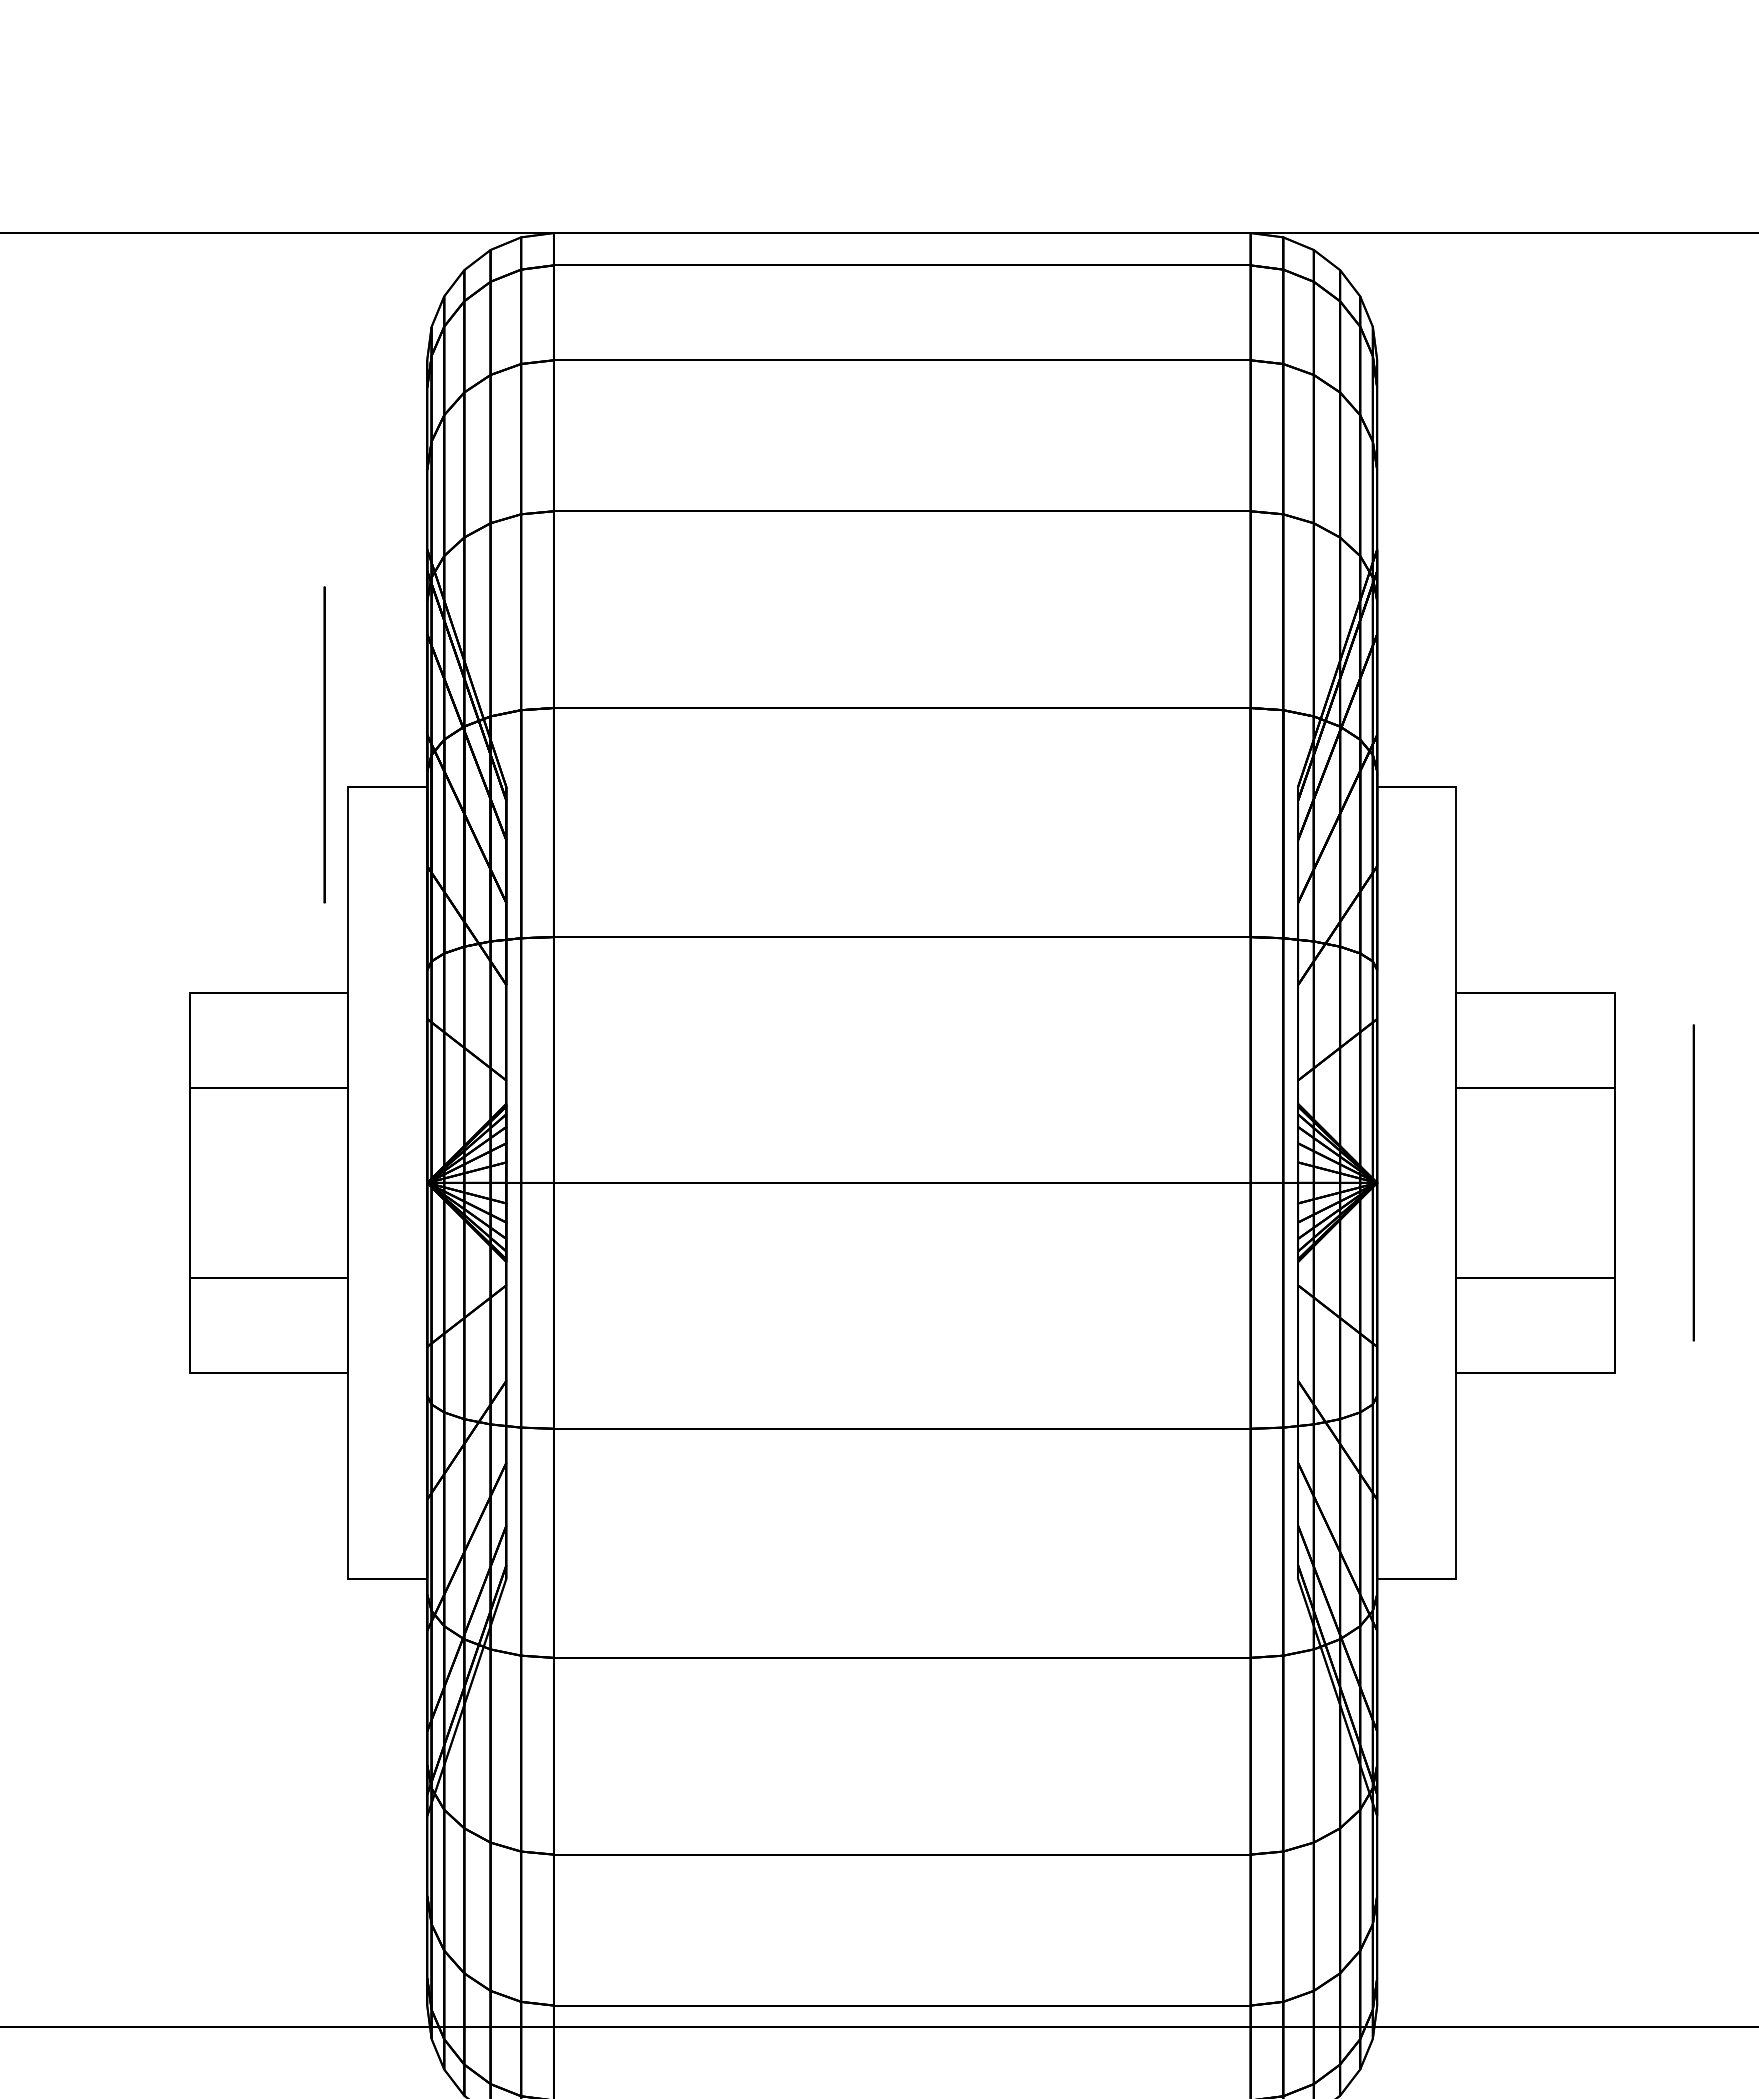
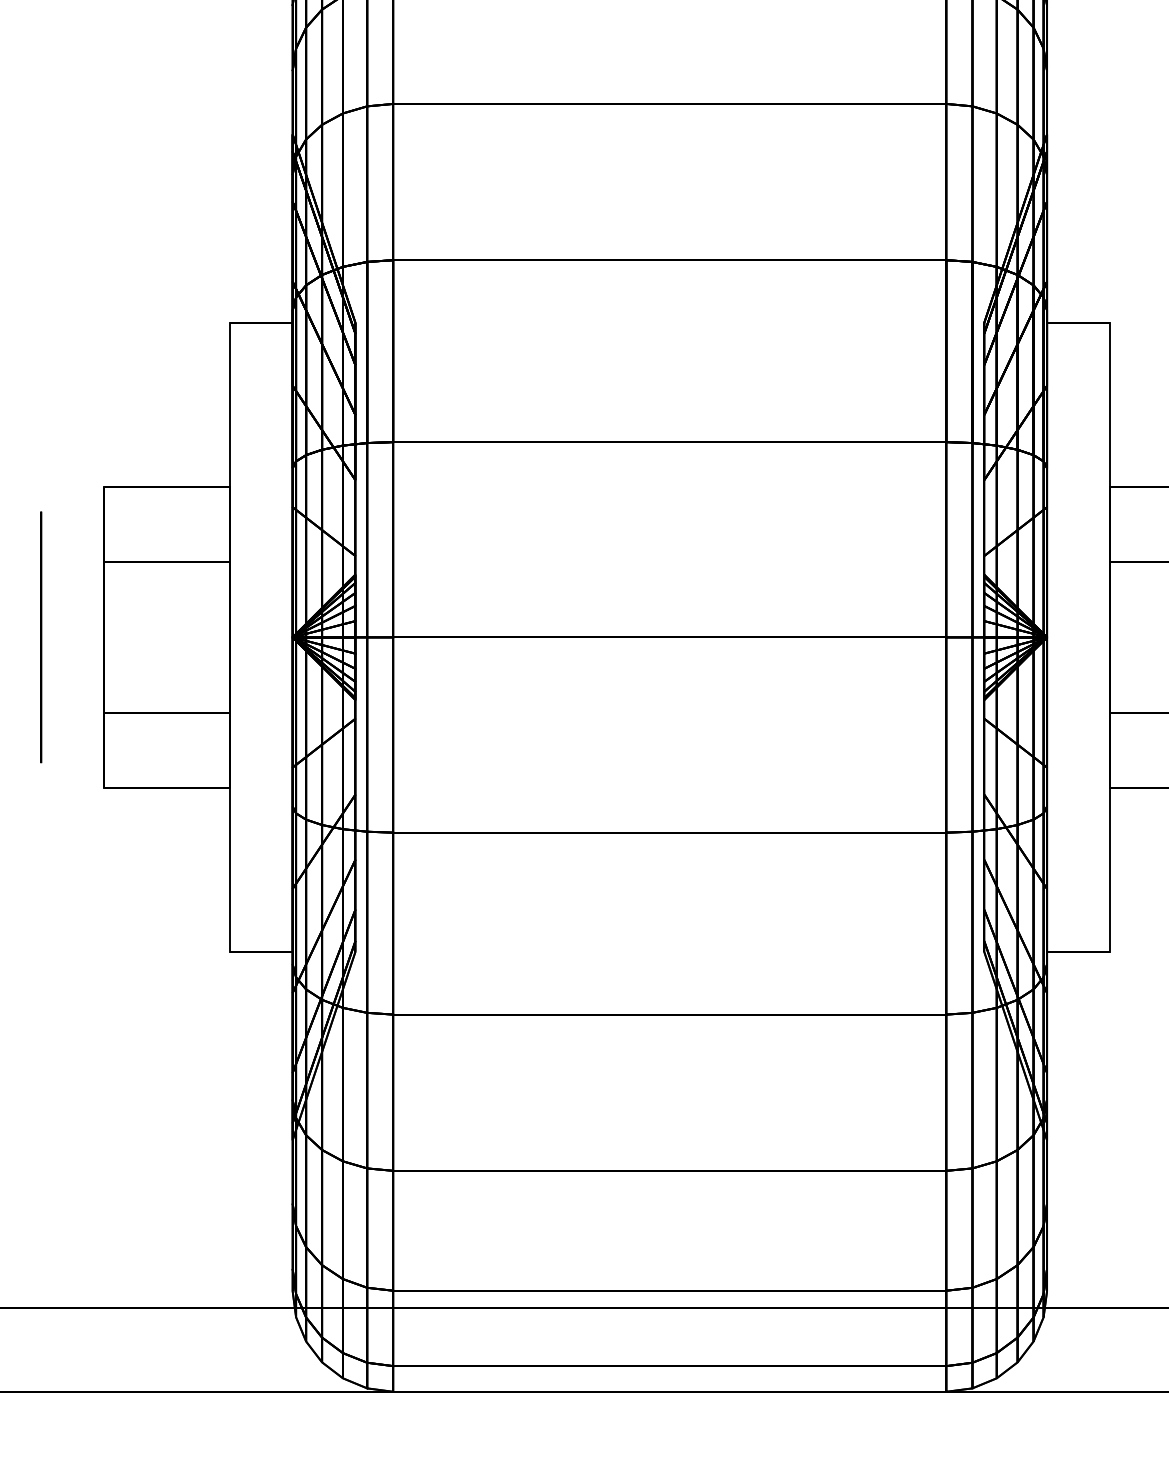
circle: (324, 744) -> (41, 637), moved

